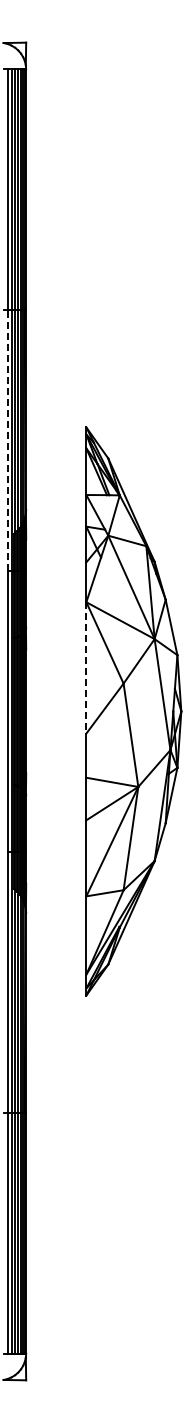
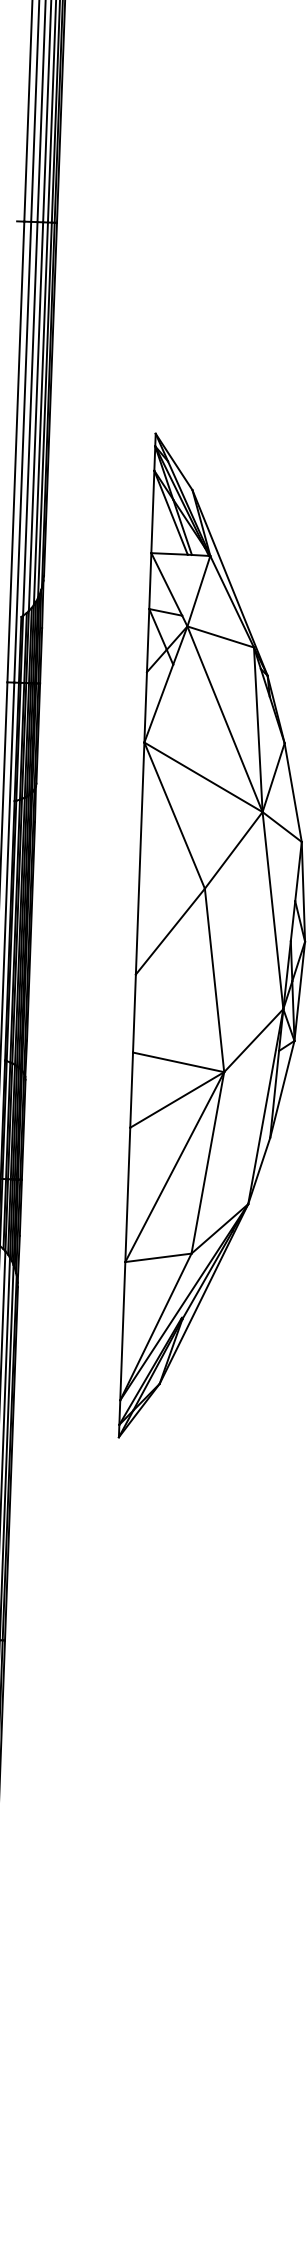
line: (7, 440) -> (15, 451), dashed -> solid
line: (86, 667) -> (140, 857), dashed -> solid

